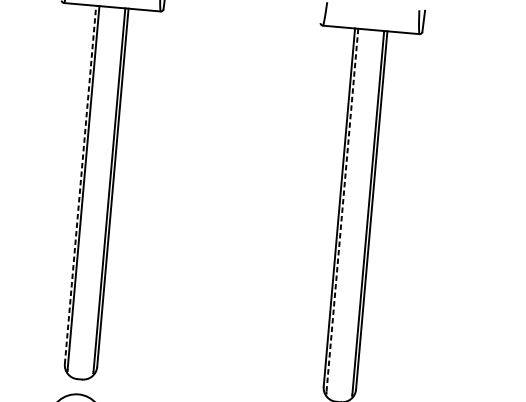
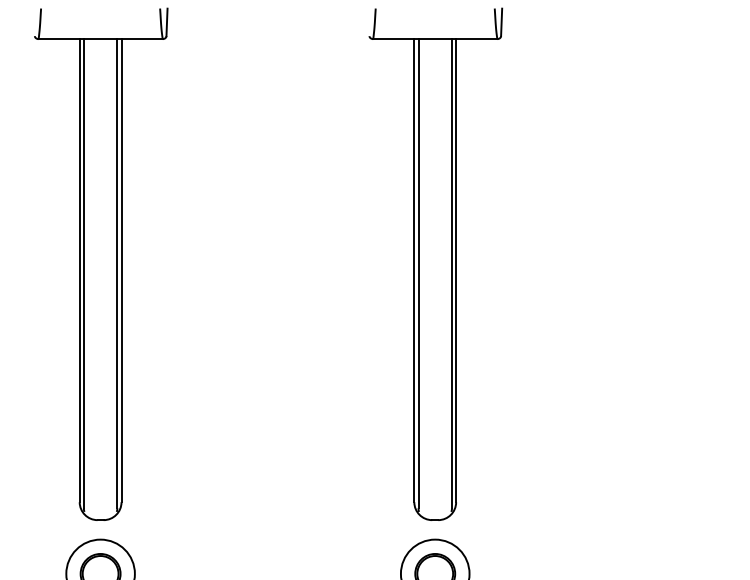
line: (80, 184) -> (79, 270), dashed -> solid
line: (342, 210) -> (418, 273), dashed -> solid

